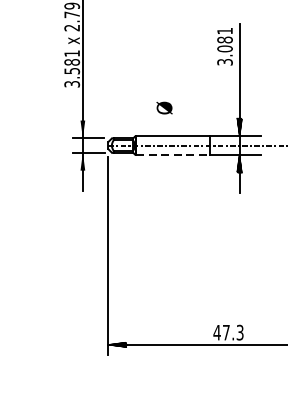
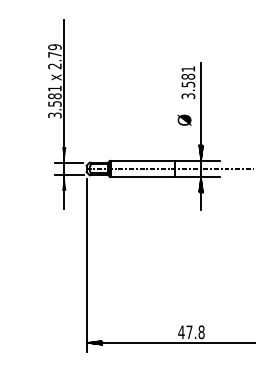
text: (225, 48) -> (188, 84), 3.081 -> 3.581
text: (164, 107) -> (184, 119), moved
line: (173, 154) -> (143, 176), dashed -> solid
text: (240, 332) -> (201, 332), 47.3 -> 47.8

